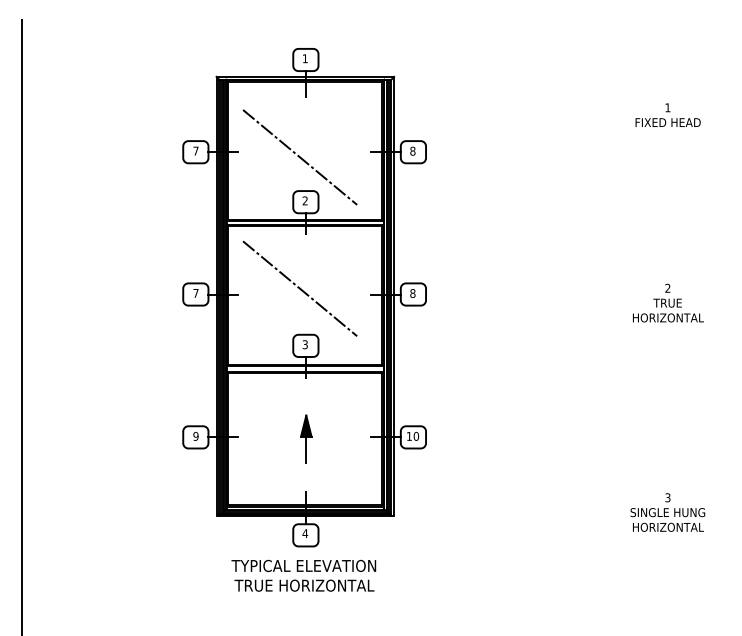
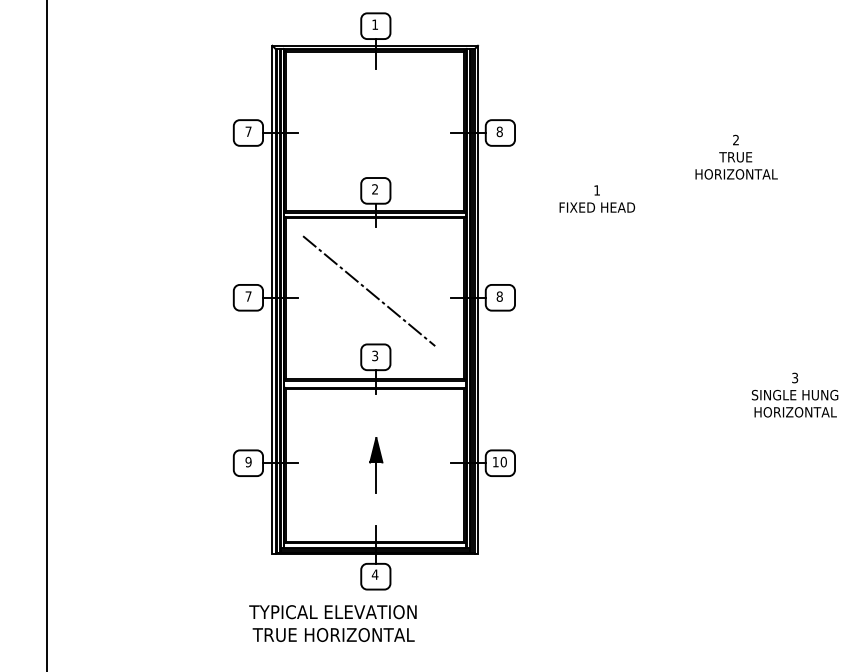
text: (667, 114) -> (596, 198), moved
line: (300, 156) -> (369, 137), removed
text: (668, 302) -> (736, 156), moved
text: (667, 512) -> (794, 395), moved
text: (303, 575) -> (332, 623), moved

